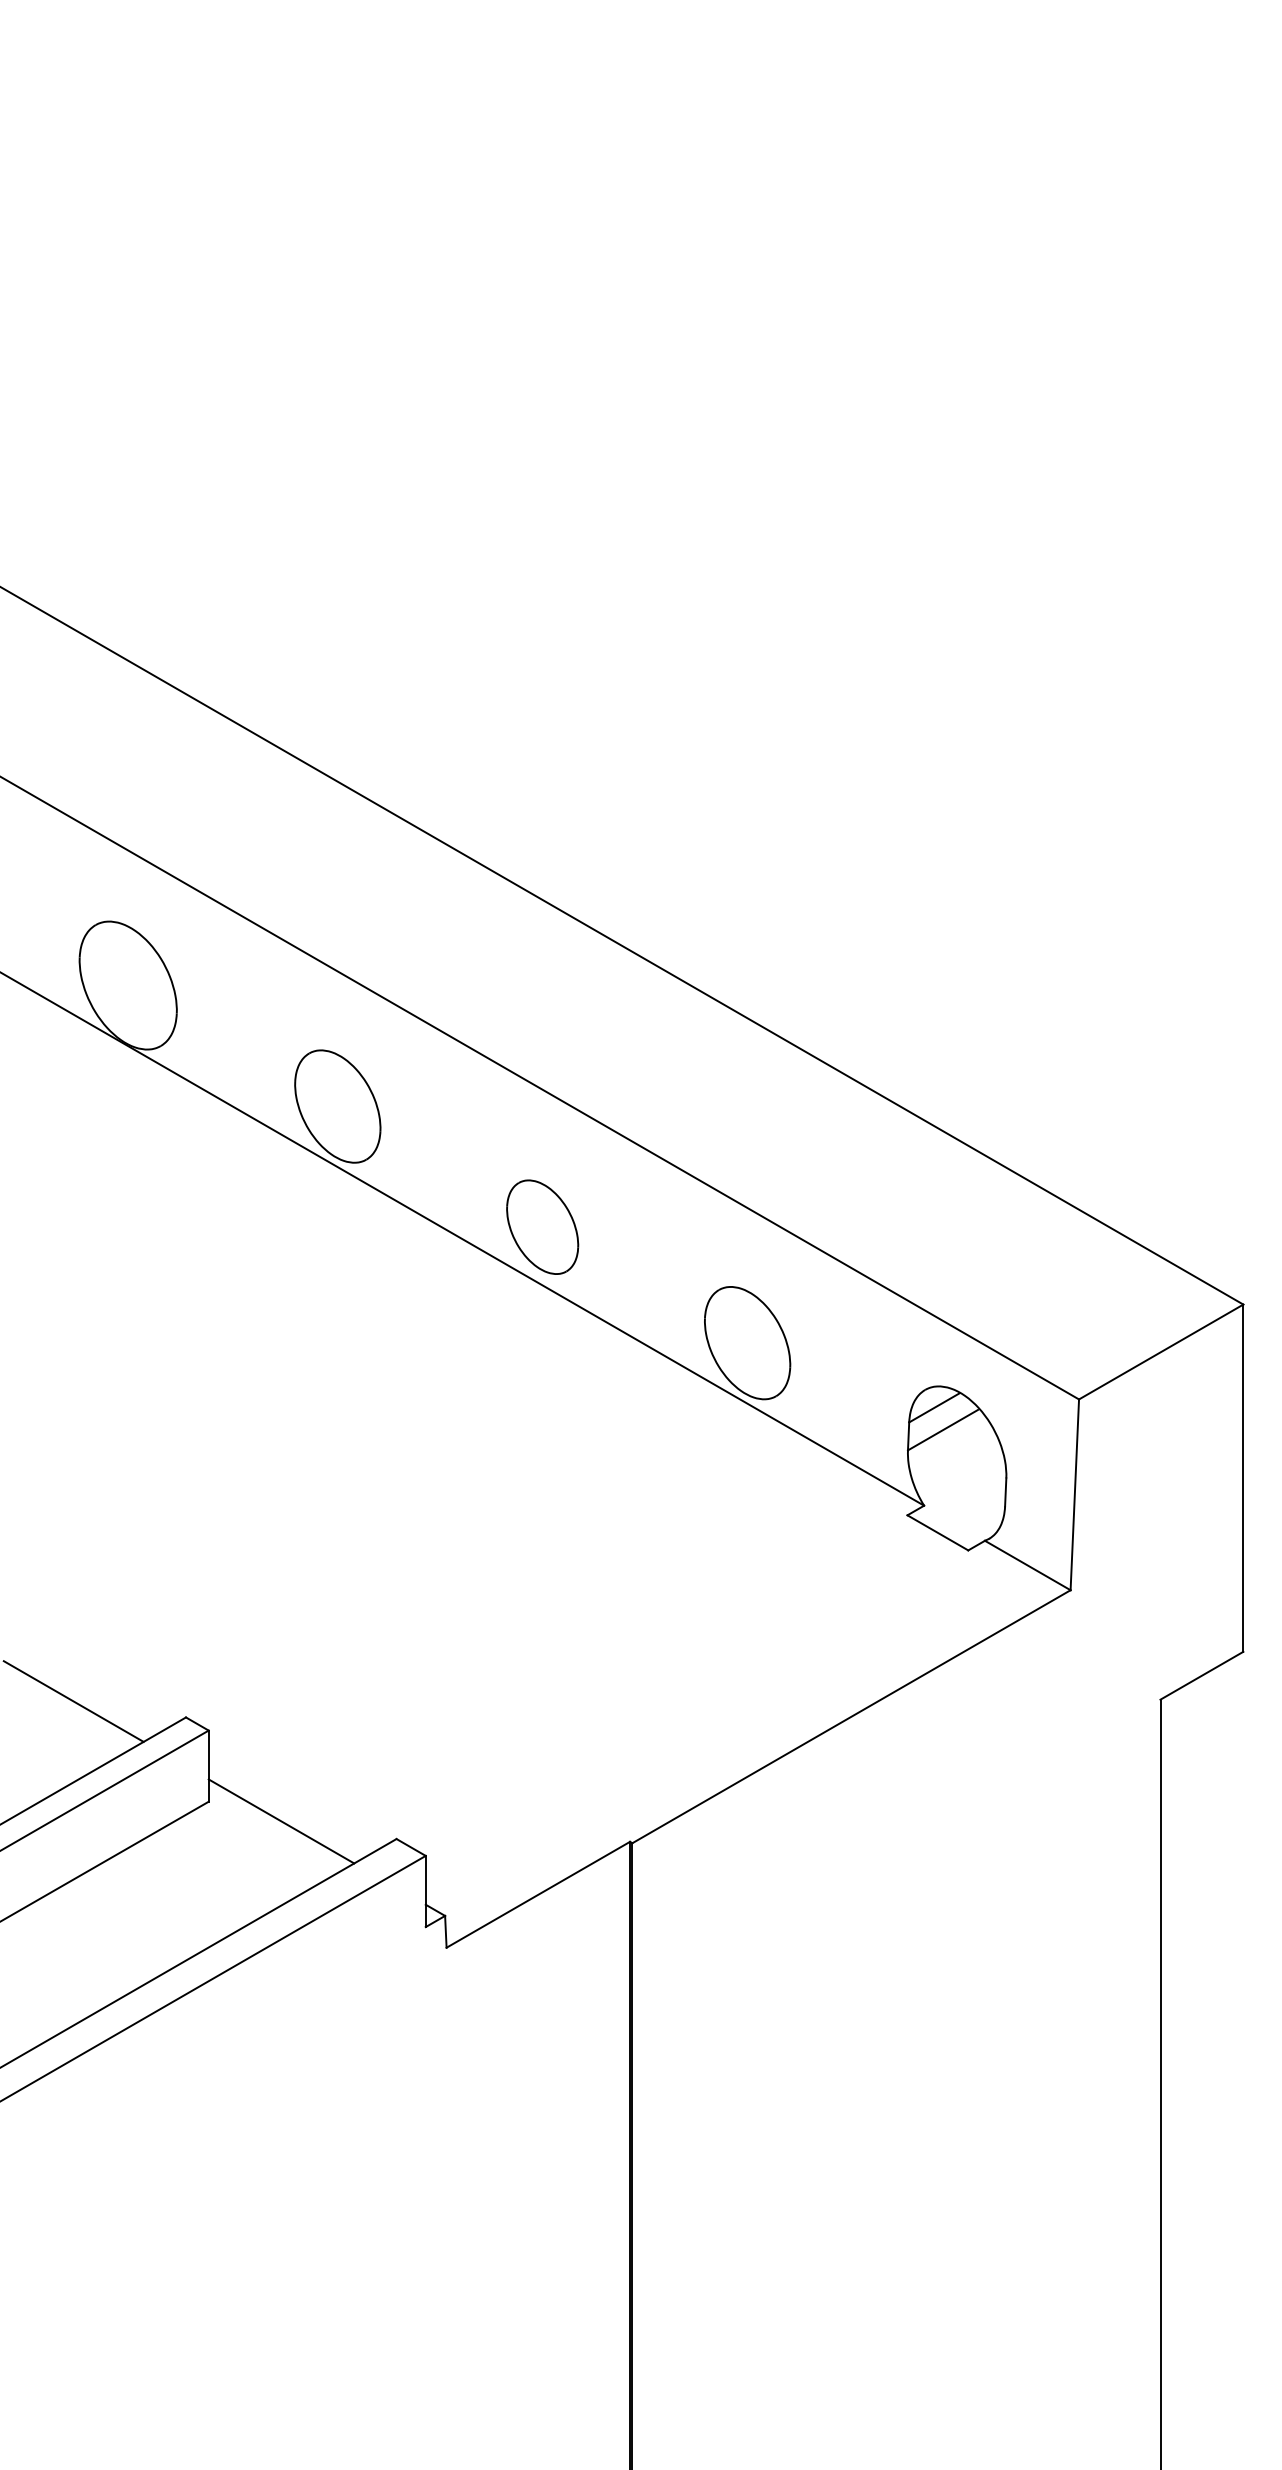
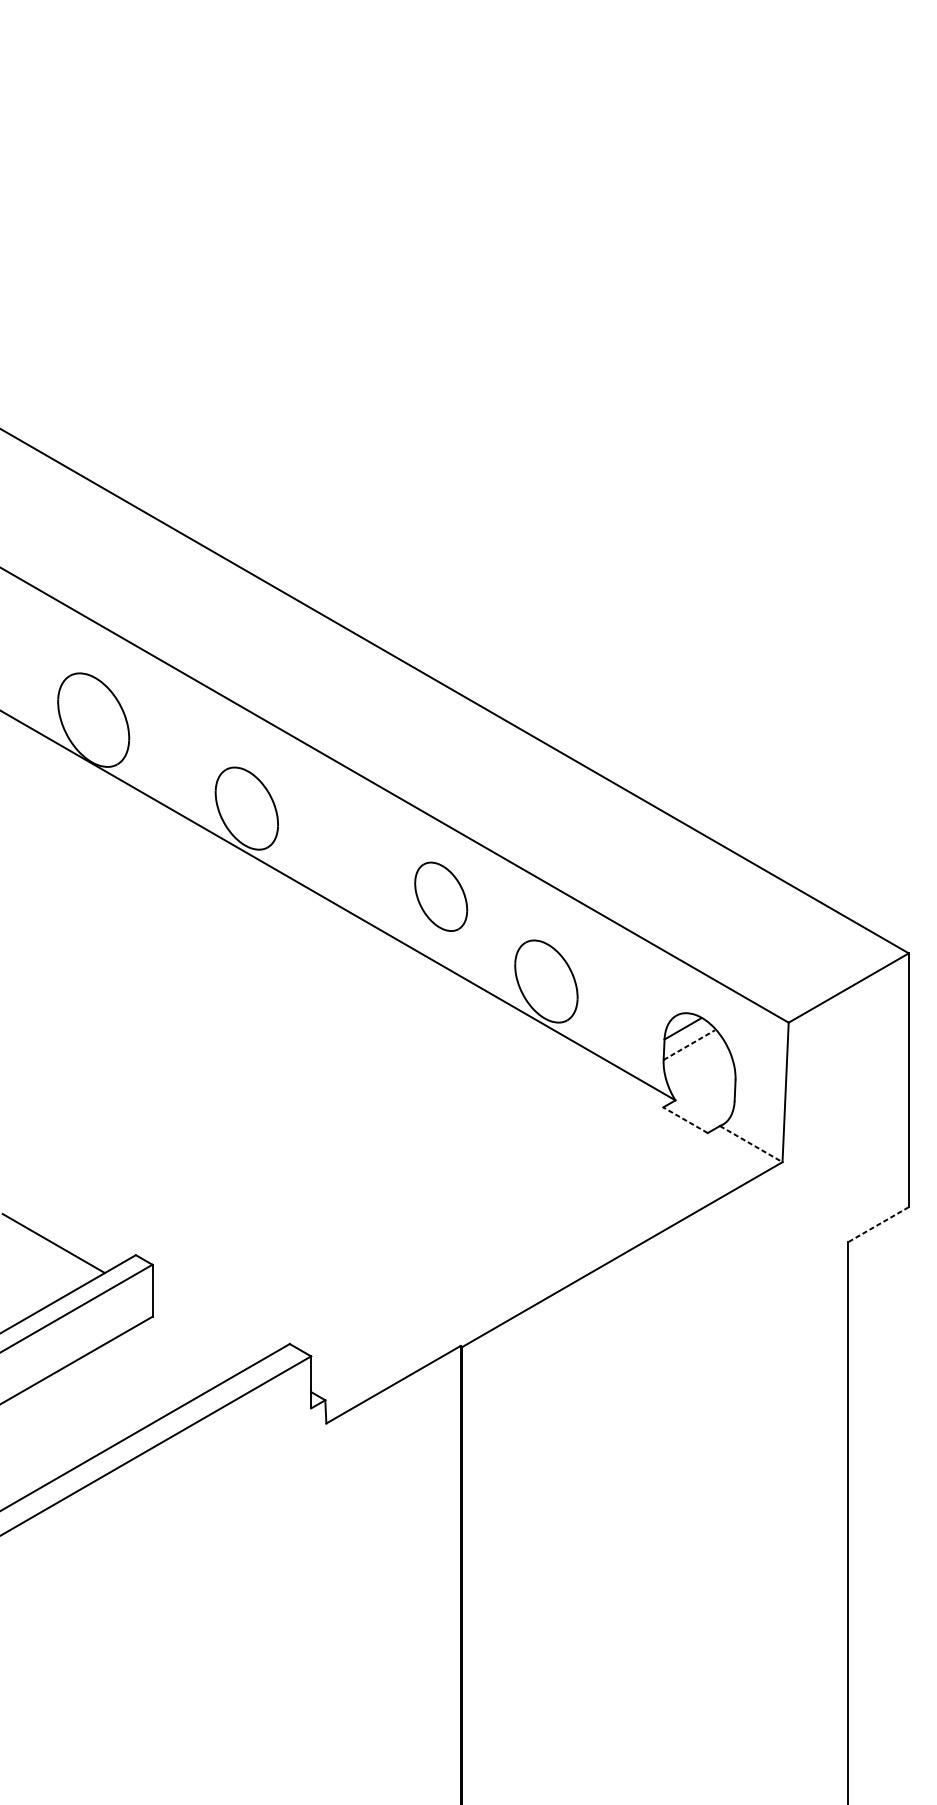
part: (542, 1226) -> (441, 896), moved
line: (943, 1429) -> (689, 1044), solid -> dashed
line: (937, 1532) -> (685, 1119), solid -> dashed
line: (1028, 1565) -> (751, 1144), solid -> dashed
line: (1201, 1675) -> (878, 1224), solid -> dashed
line: (281, 1821) -> (205, 1331), removed

